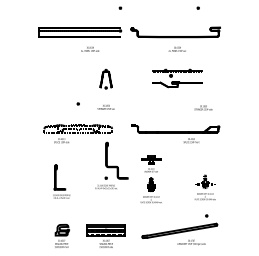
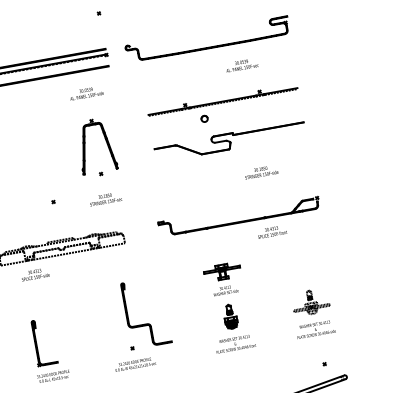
text: (176, 48) -> (240, 63), moved
text: (90, 49) -> (87, 93), moved
part: (177, 78) -> (226, 122), size x1.67
part: (105, 79) -> (95, 148), size x1.67
text: (203, 107) -> (261, 171), moved
part: (111, 165) -> (137, 323), moved
part: (150, 179) -> (227, 307), moved

